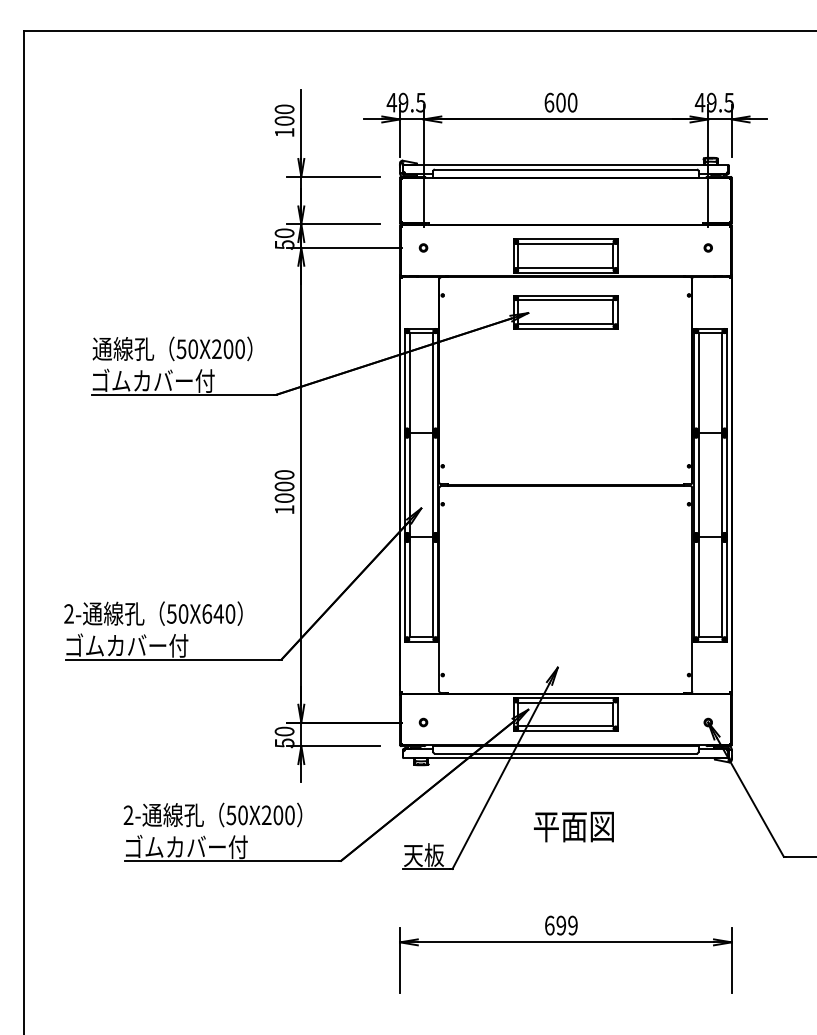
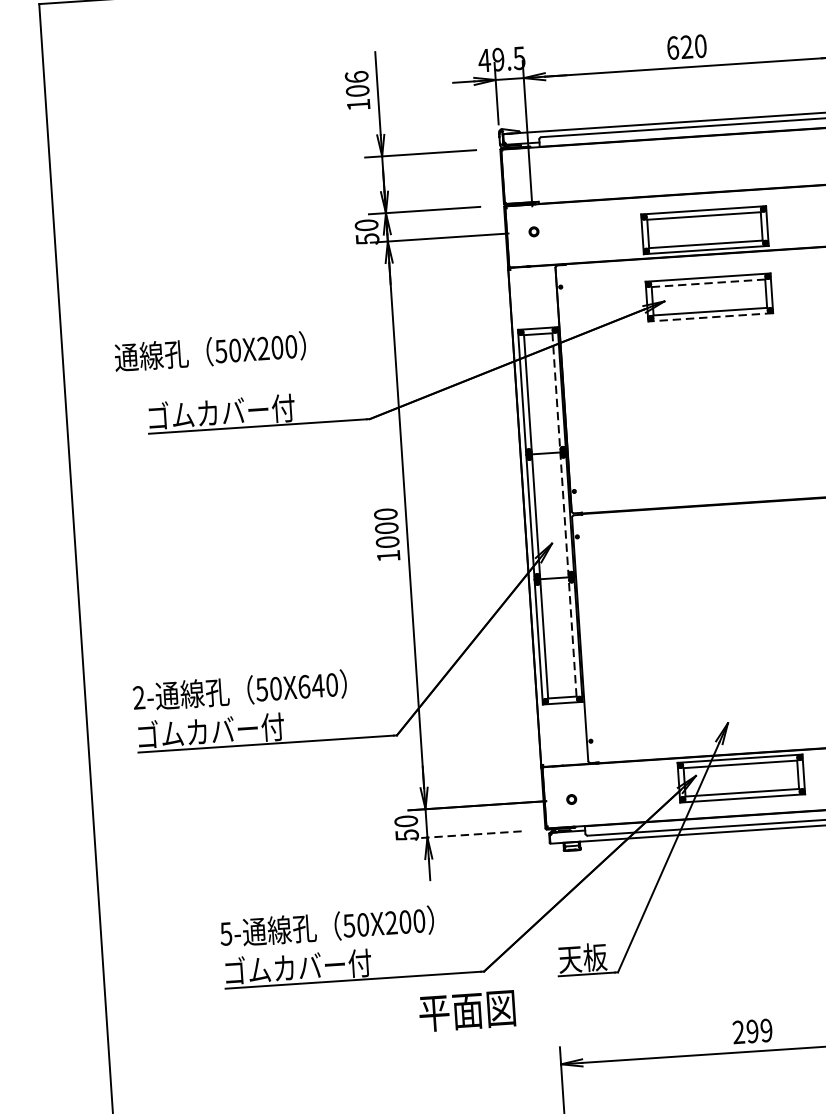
text: (560, 102) -> (686, 46), 600 -> 620
text: (284, 109) -> (356, 77), 100 -> 106
line: (566, 300) -> (709, 283), solid -> dashed
line: (565, 328) -> (710, 316), solid -> dashed
text: (172, 348) -> (210, 351), moved
line: (433, 485) -> (564, 515), solid -> dashed
line: (333, 746) -> (465, 835), solid -> dashed
text: (128, 815) -> (226, 934), 2- -> 5-
text: (573, 826) -> (466, 1010), moved
text: (549, 925) -> (738, 1032), 699 -> 299

